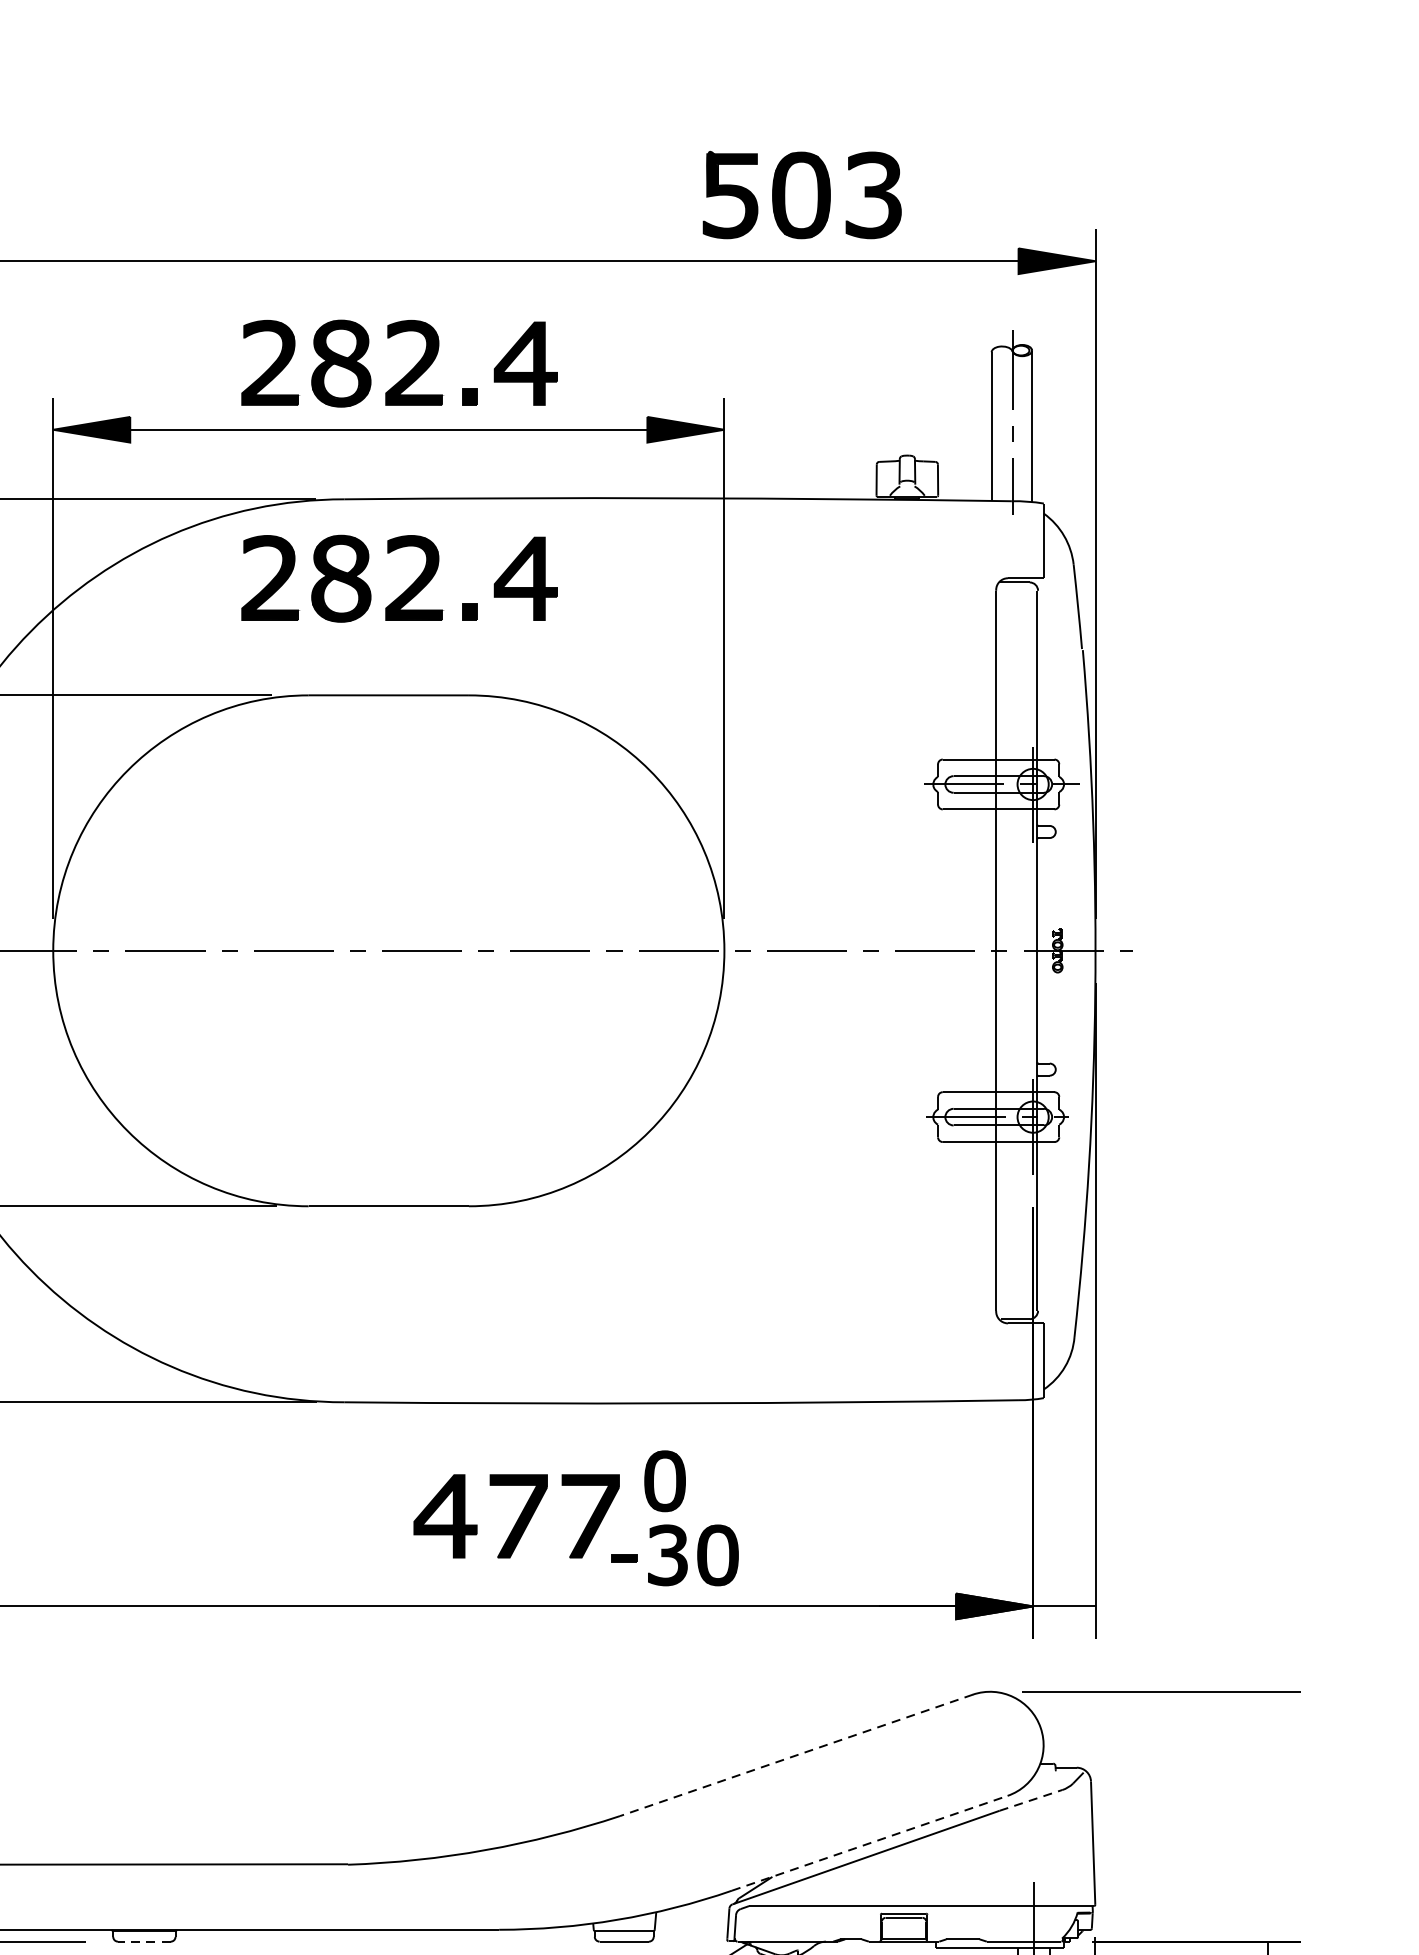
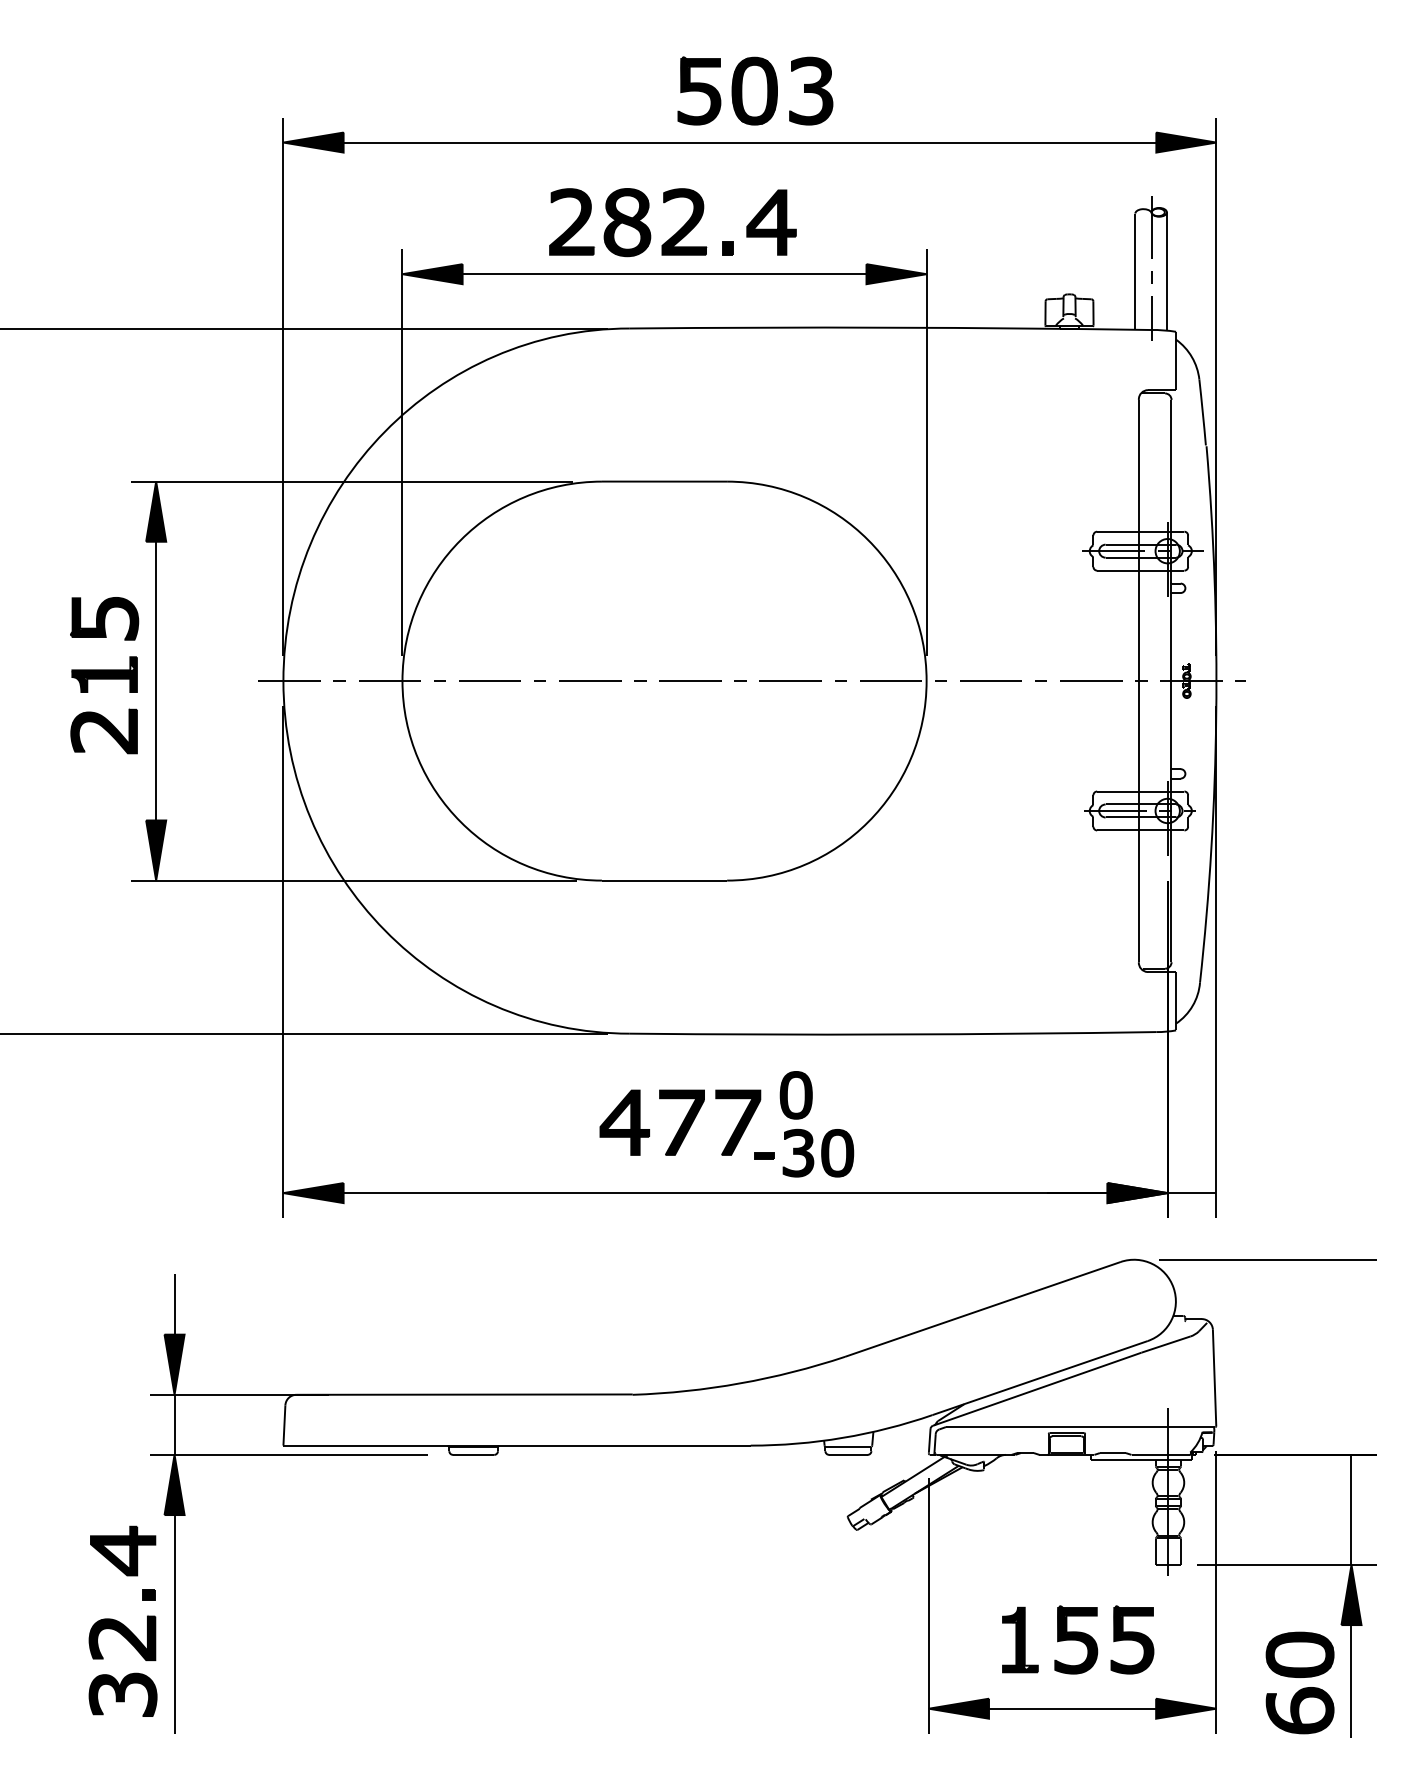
part: (802, 194) -> (755, 90), moved
part: (407, 587) -> (679, 397), removed
part: (585, 1524) -> (734, 1129), moved
line: (795, 1755) -> (982, 1309), dashed -> solid
line: (1031, 1800) -> (1166, 1344), dashed -> solid
line: (870, 1843) -> (1040, 1378), dashed -> solid
line: (144, 1941) -> (473, 1454), dashed -> solid

